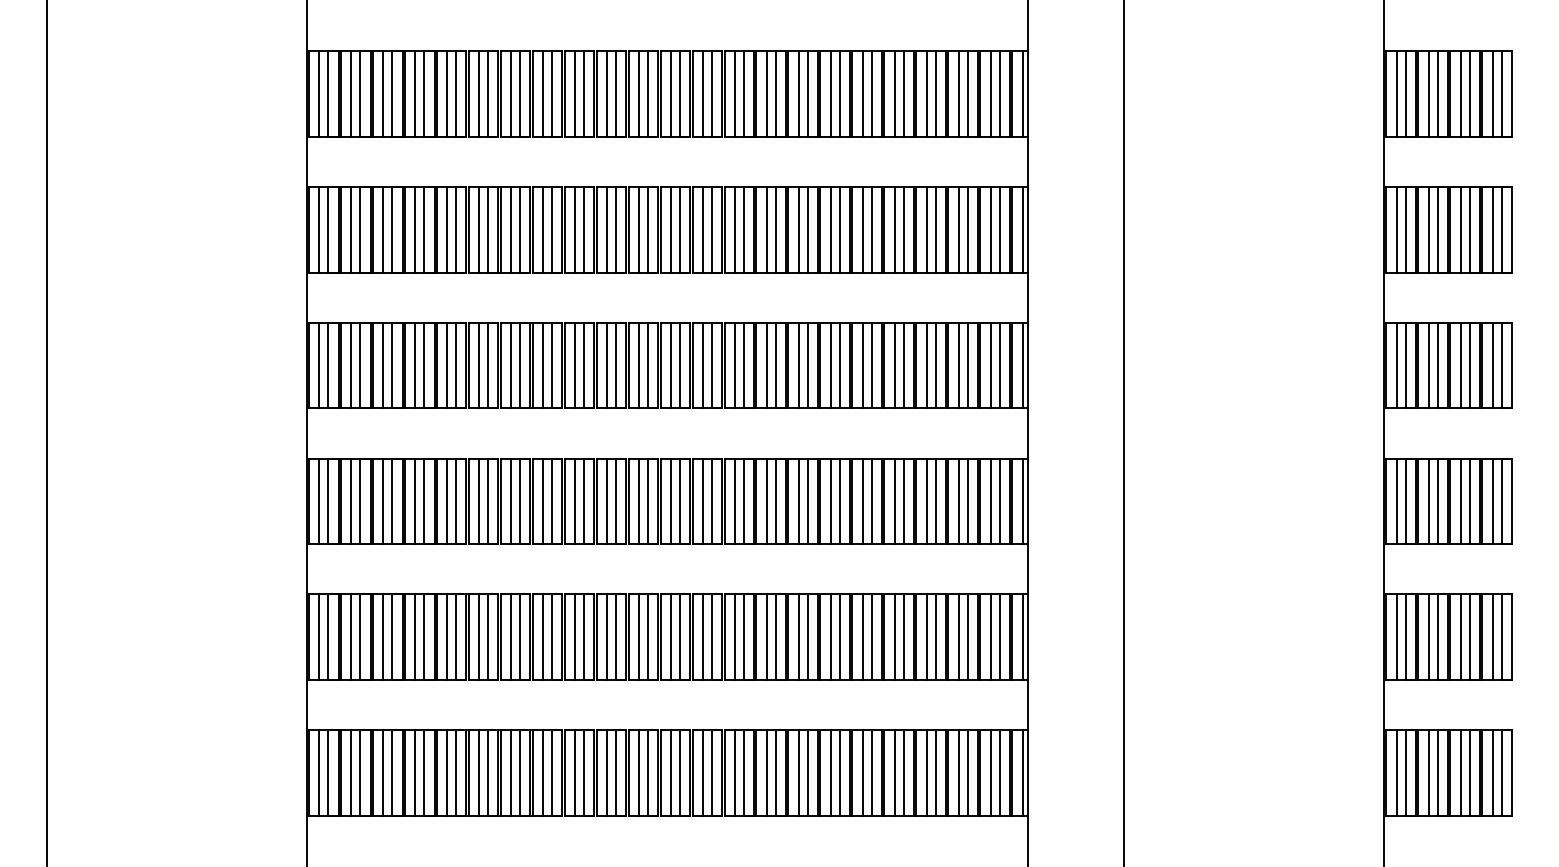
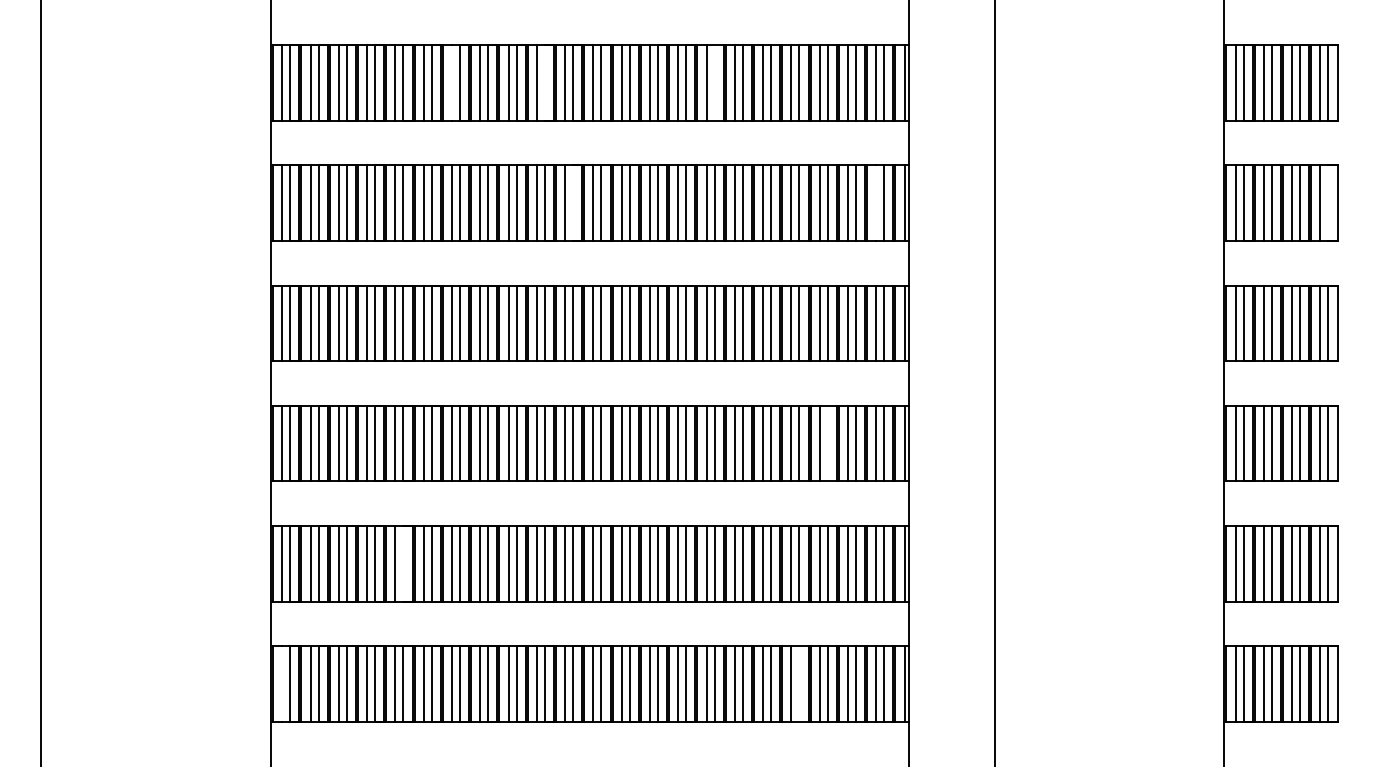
line: (510, 93) -> (451, 82), removed
line: (615, 93) -> (544, 82), removed
line: (807, 93) -> (714, 82), removed
line: (648, 230) -> (573, 203), removed
line: (990, 230) -> (876, 203), removed
line: (1501, 230) -> (1328, 203), removed
line: (935, 501) -> (827, 443), removed
line: (456, 636) -> (403, 563), removed
line: (319, 772) -> (282, 683), removed
line: (903, 772) -> (799, 683), removed

